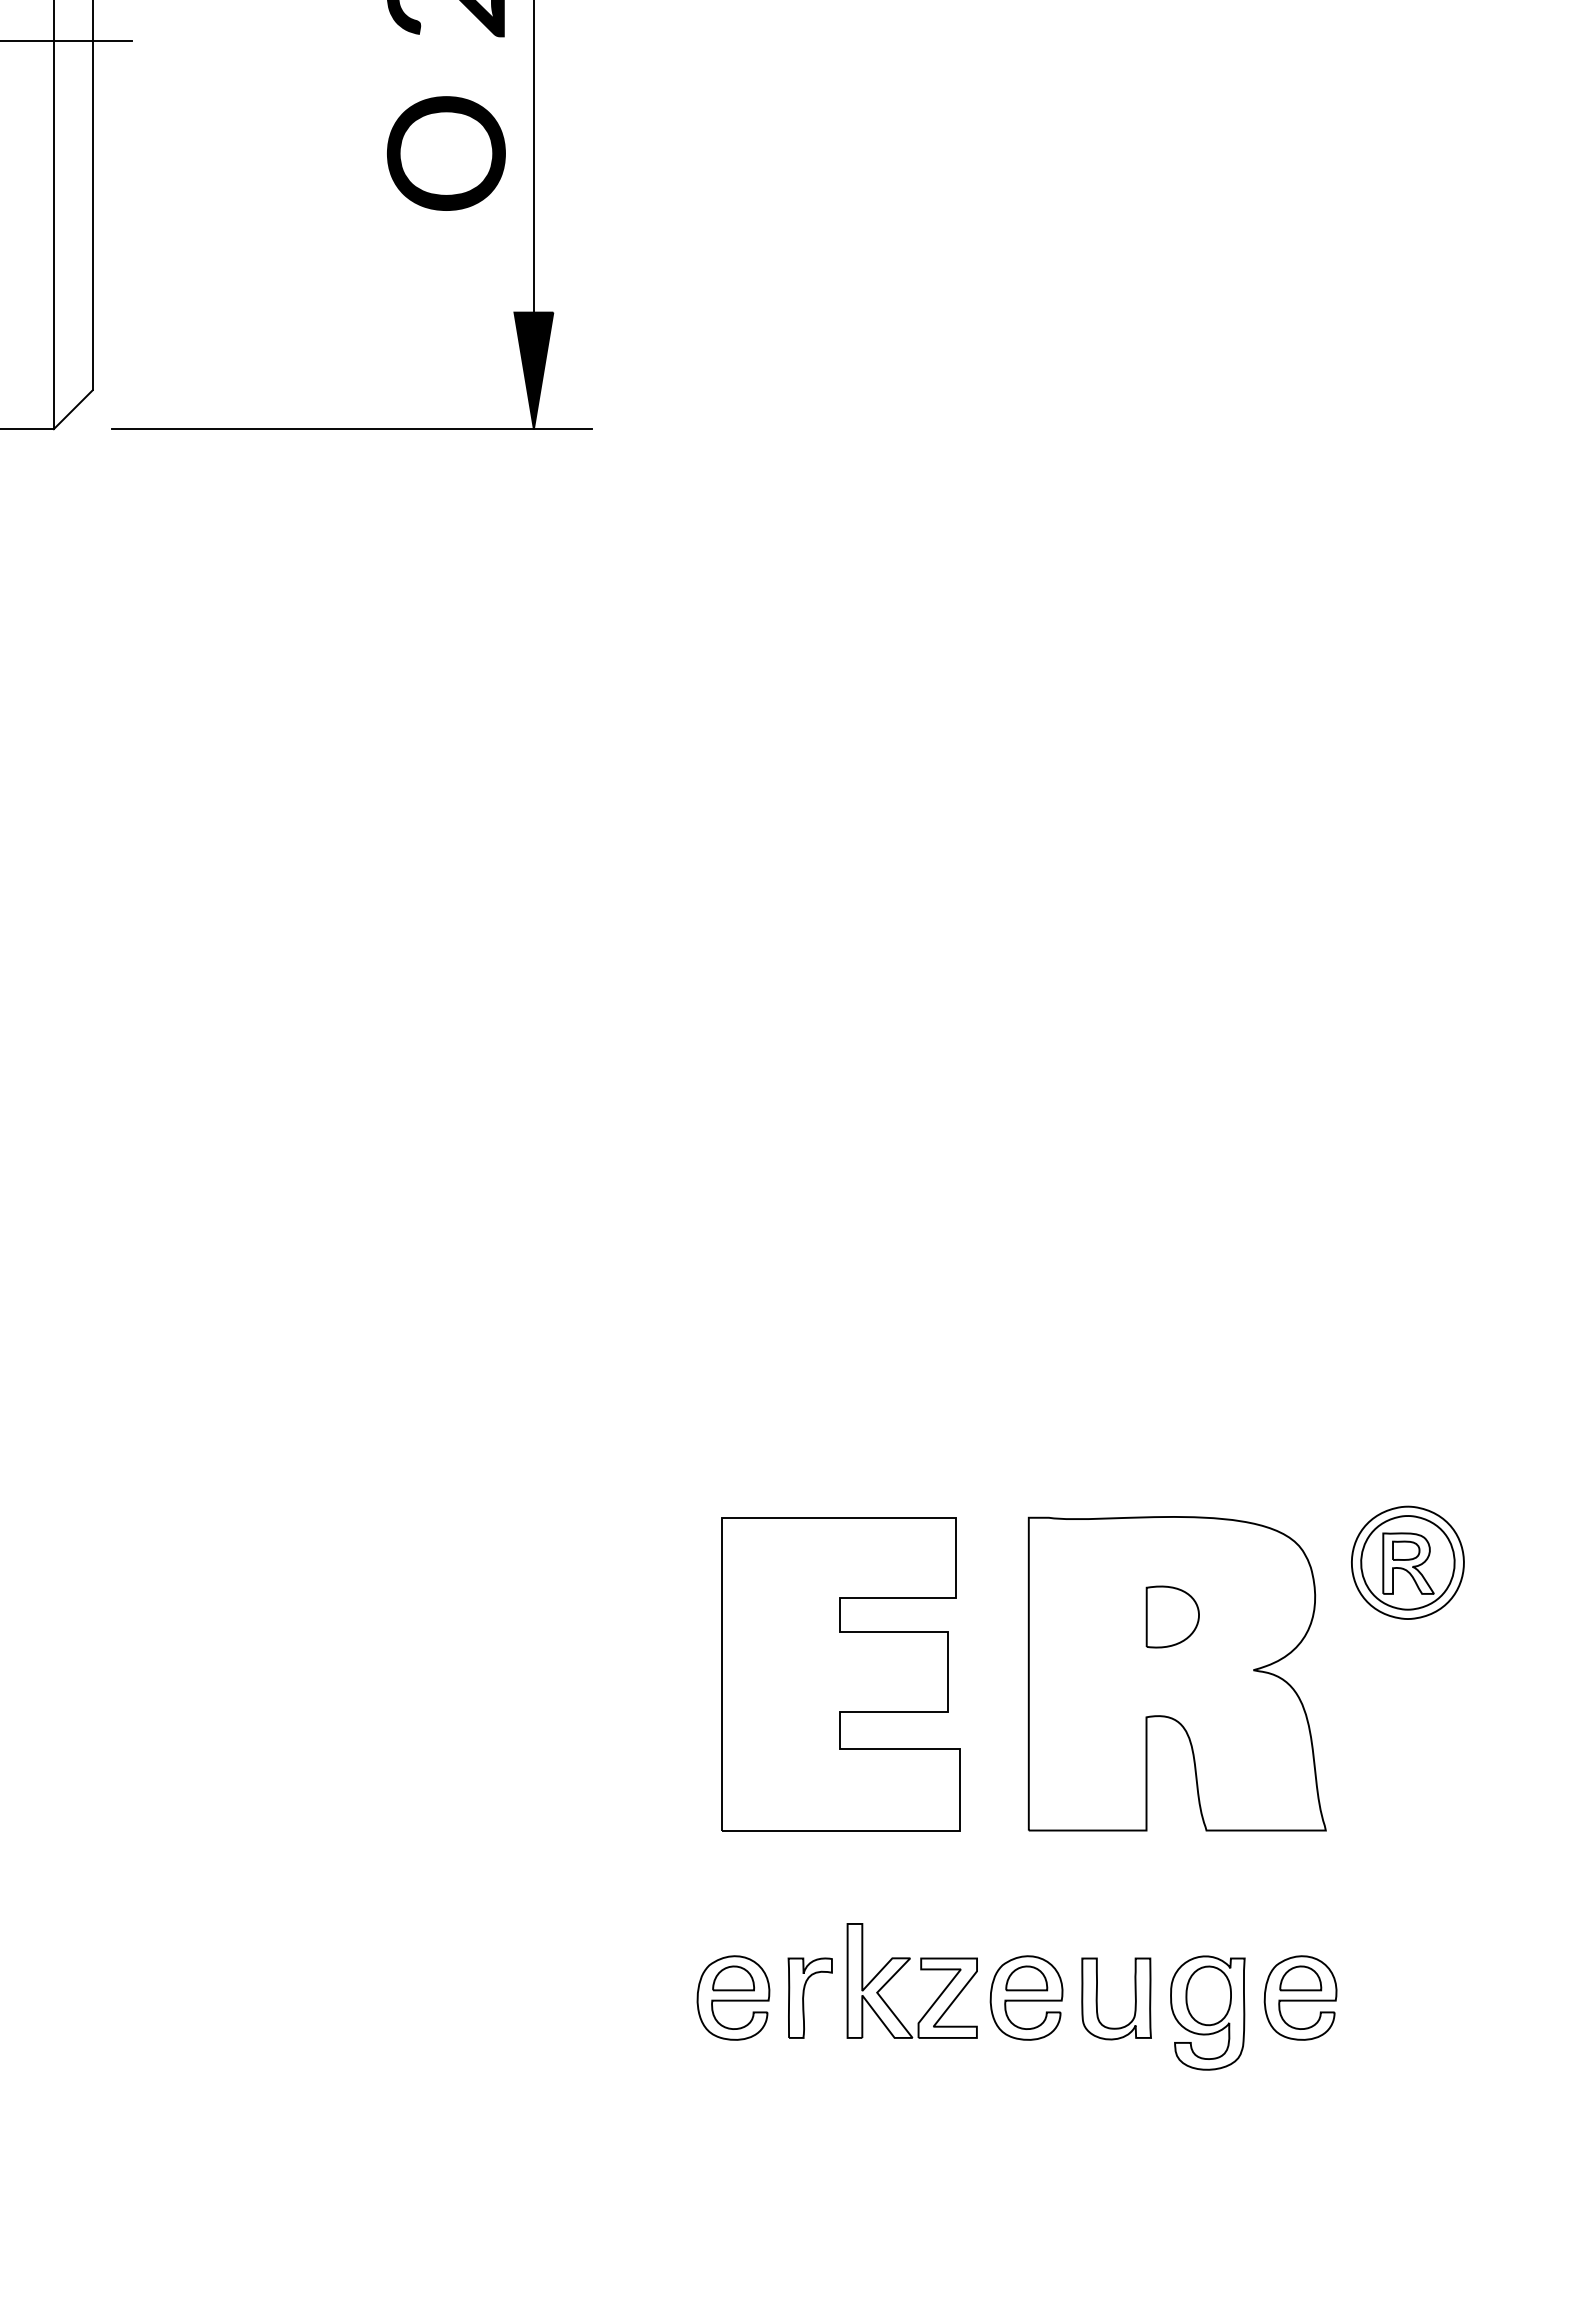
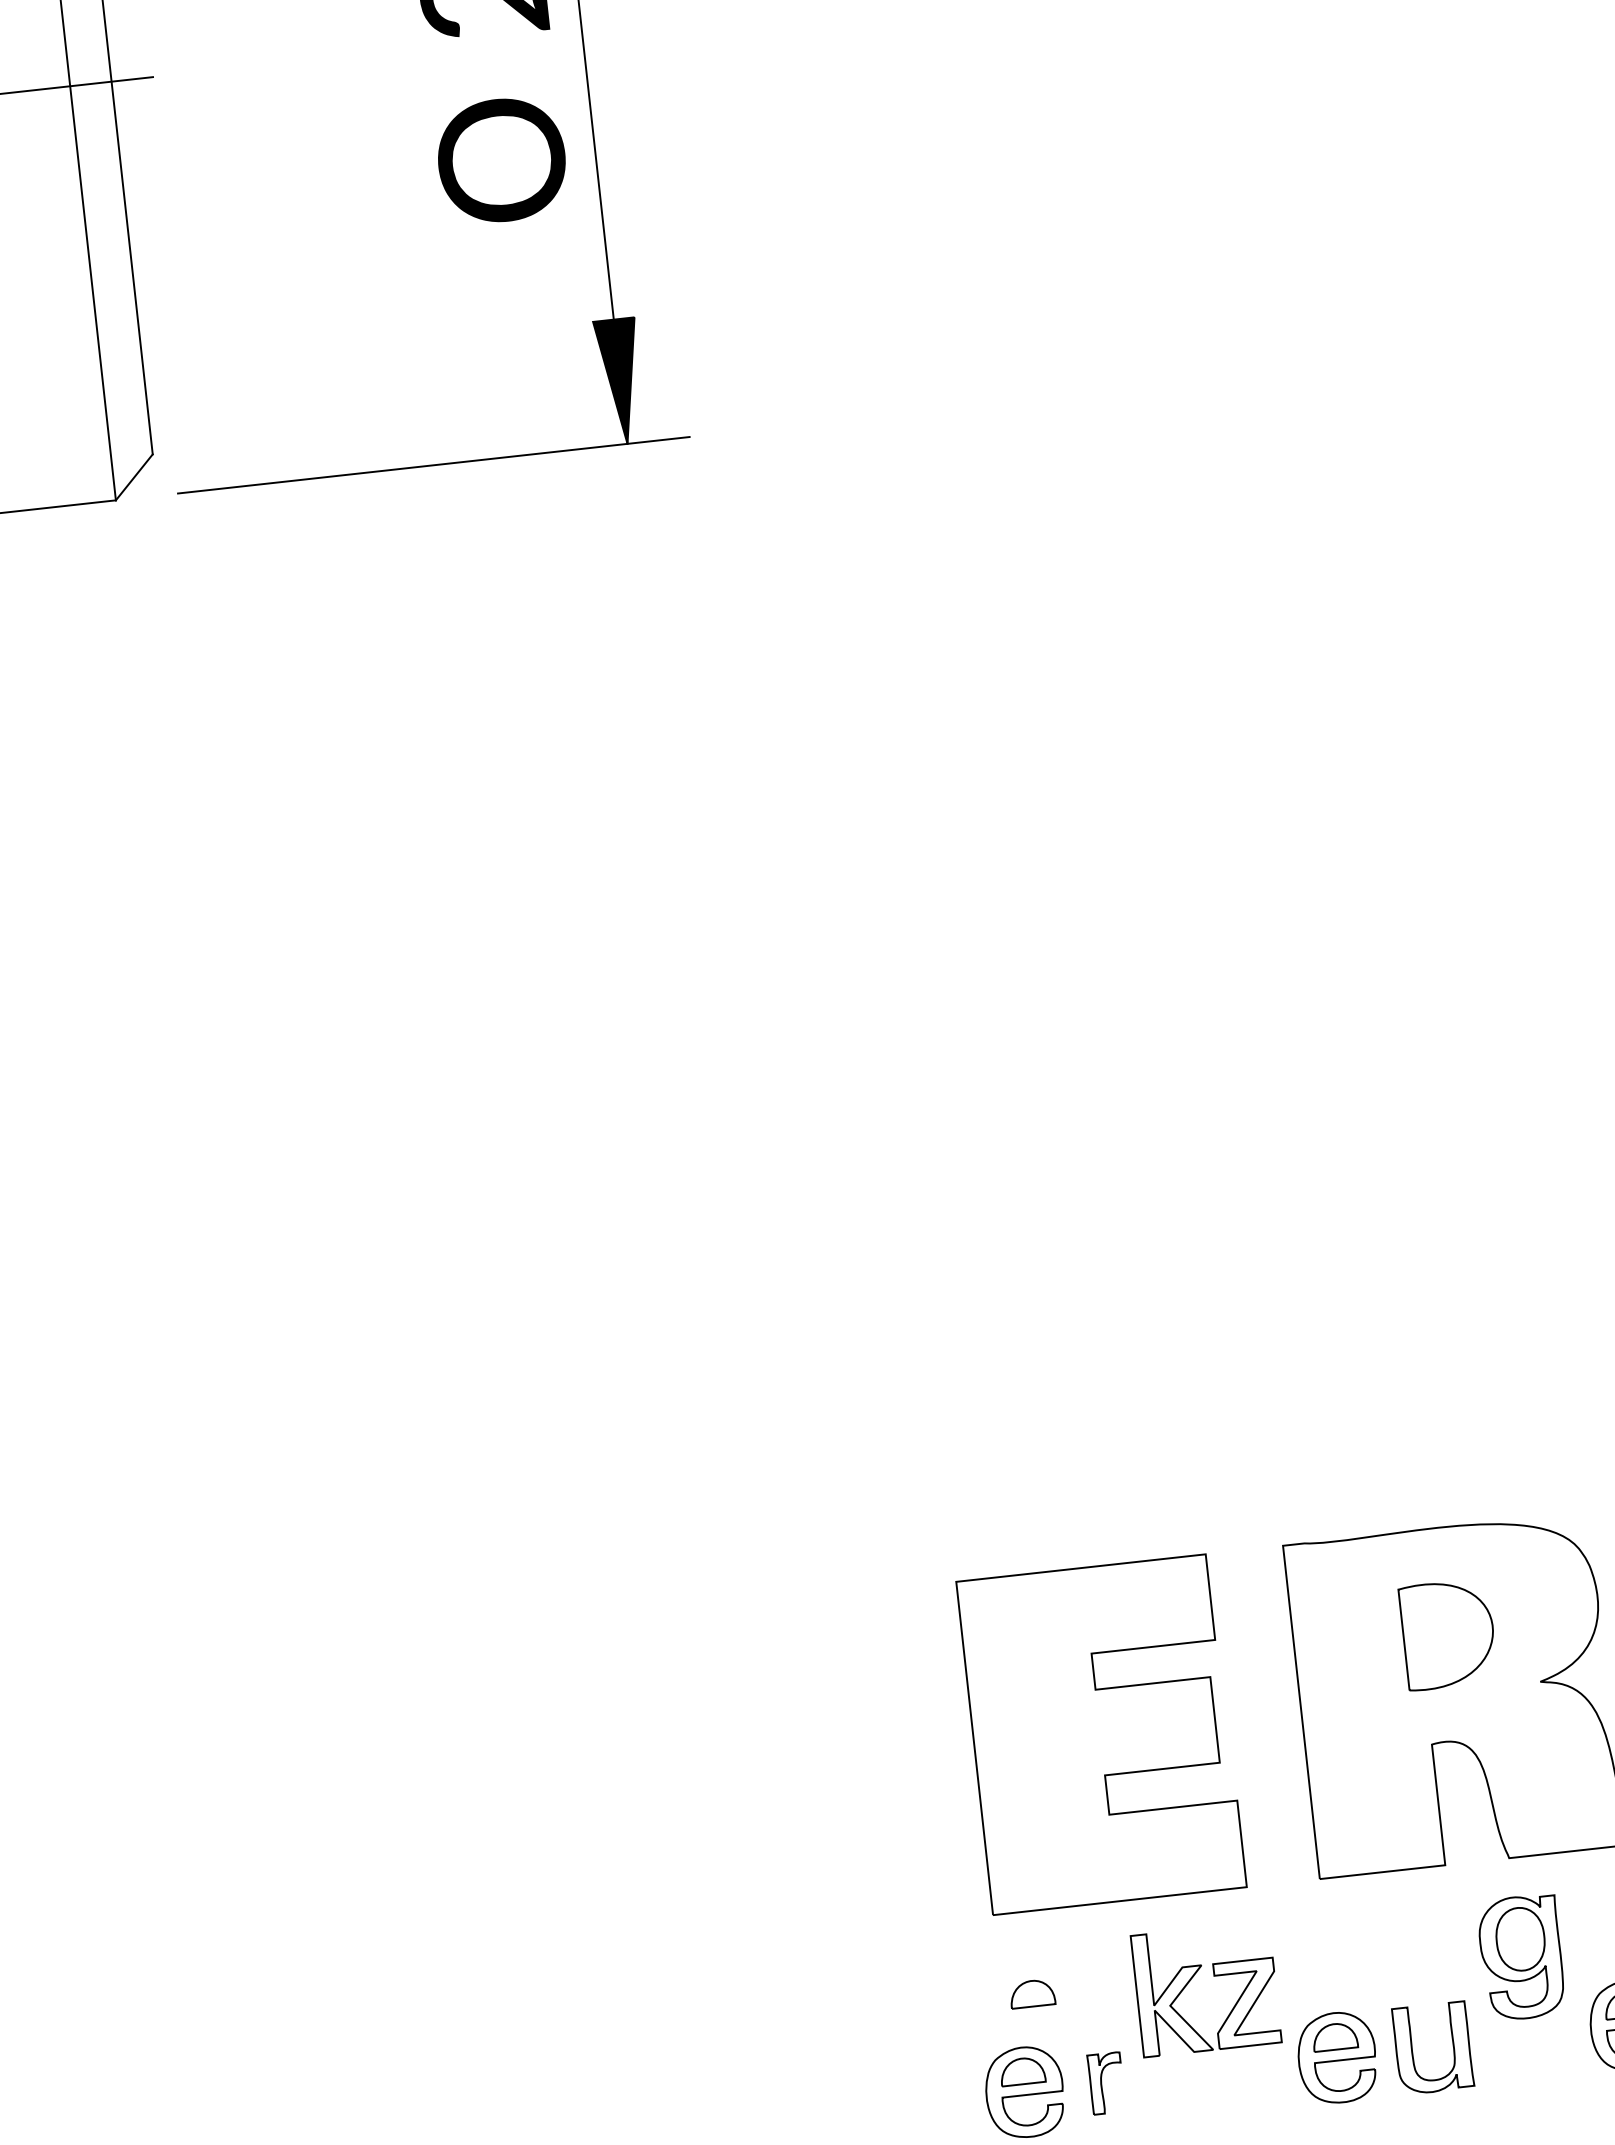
part: (1172, 1616) -> (1447, 1634), size x1.6
part: (750, 1907) -> (1032, 1993), added
part: (920, 1970) -> (1213, 1977), moved
part: (809, 1997) -> (1105, 2082), size x0.7
part: (1207, 2012) -> (1521, 1957), moved

